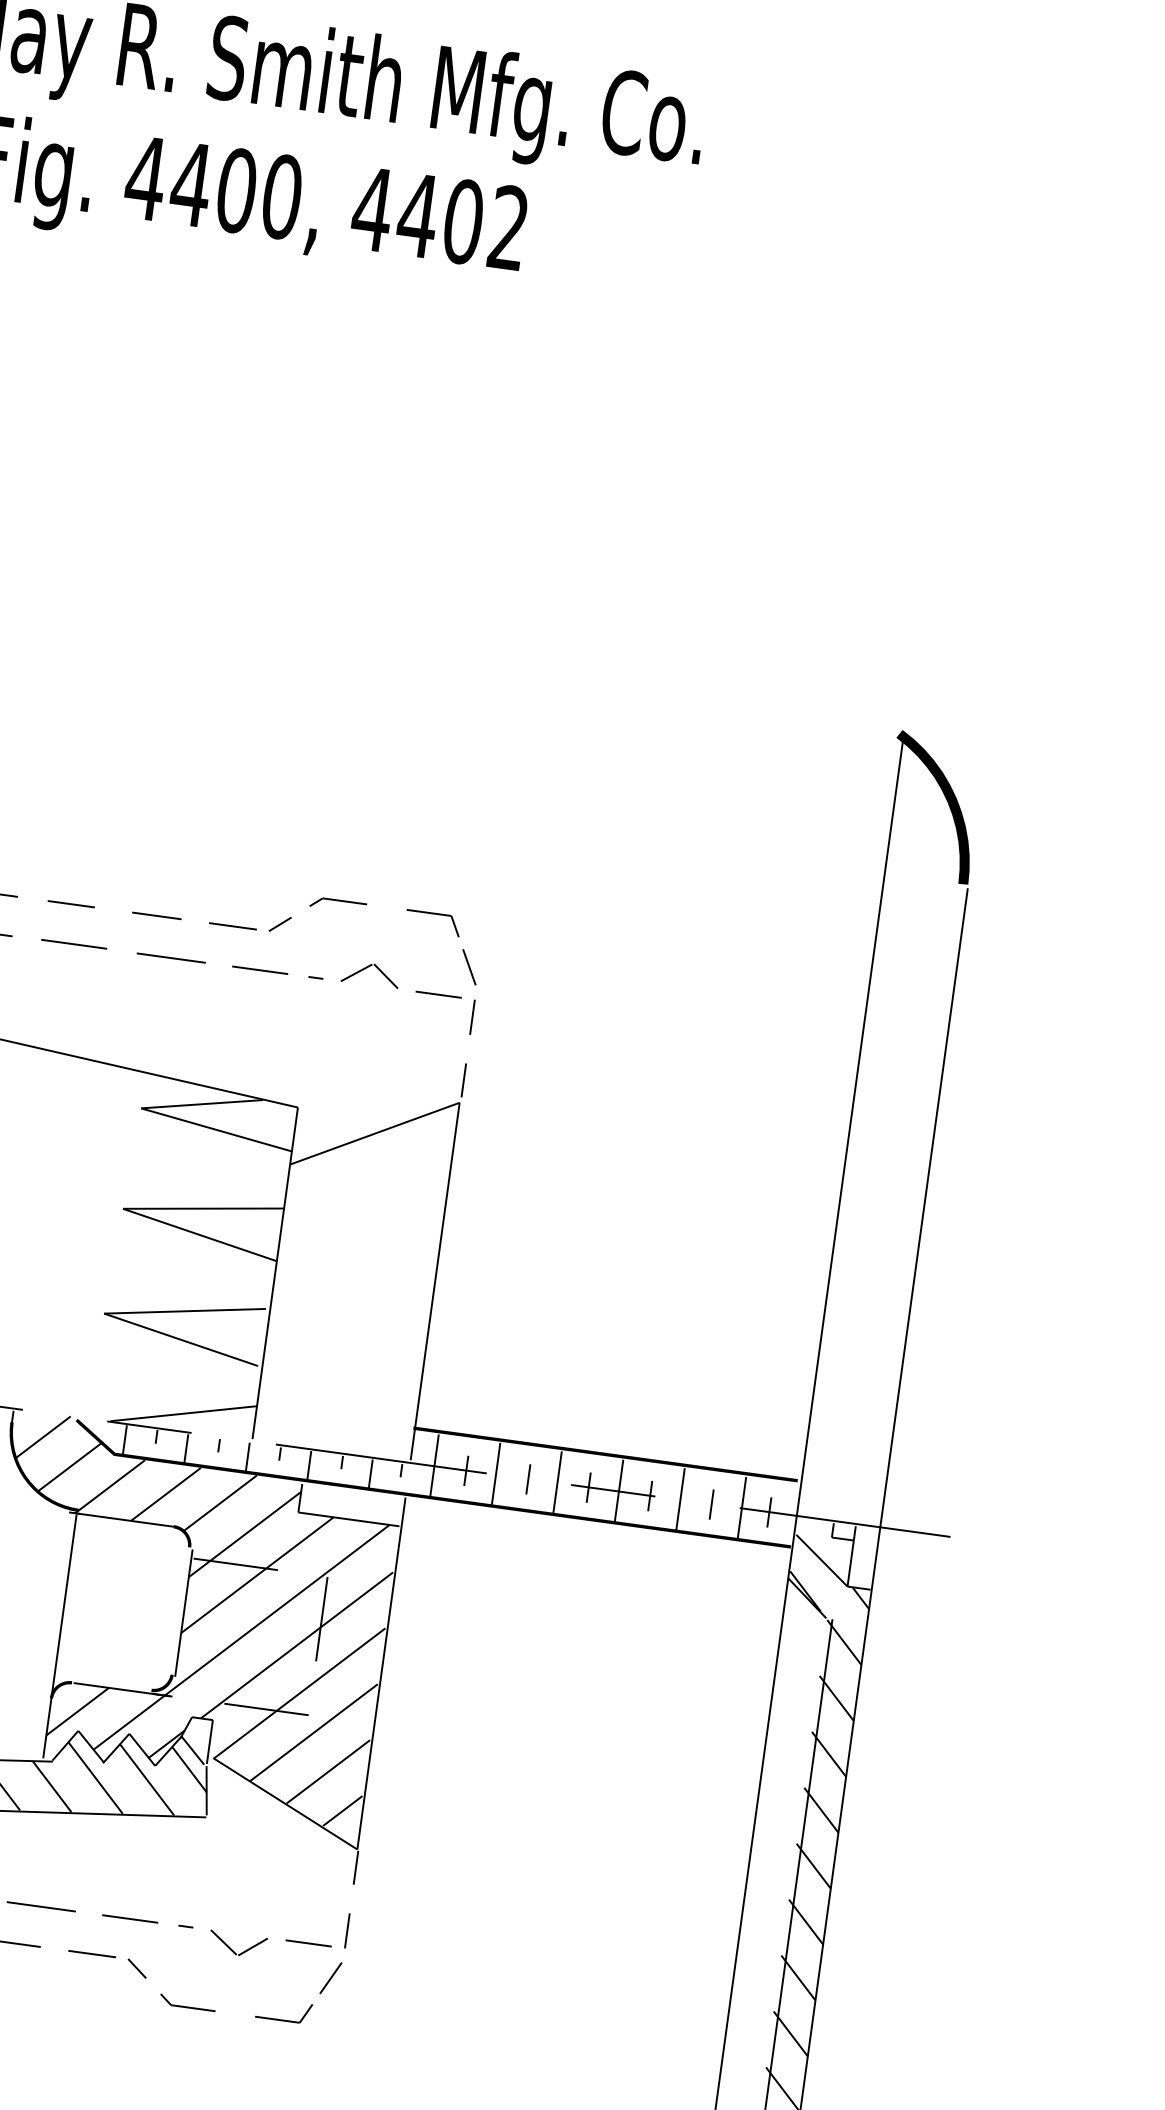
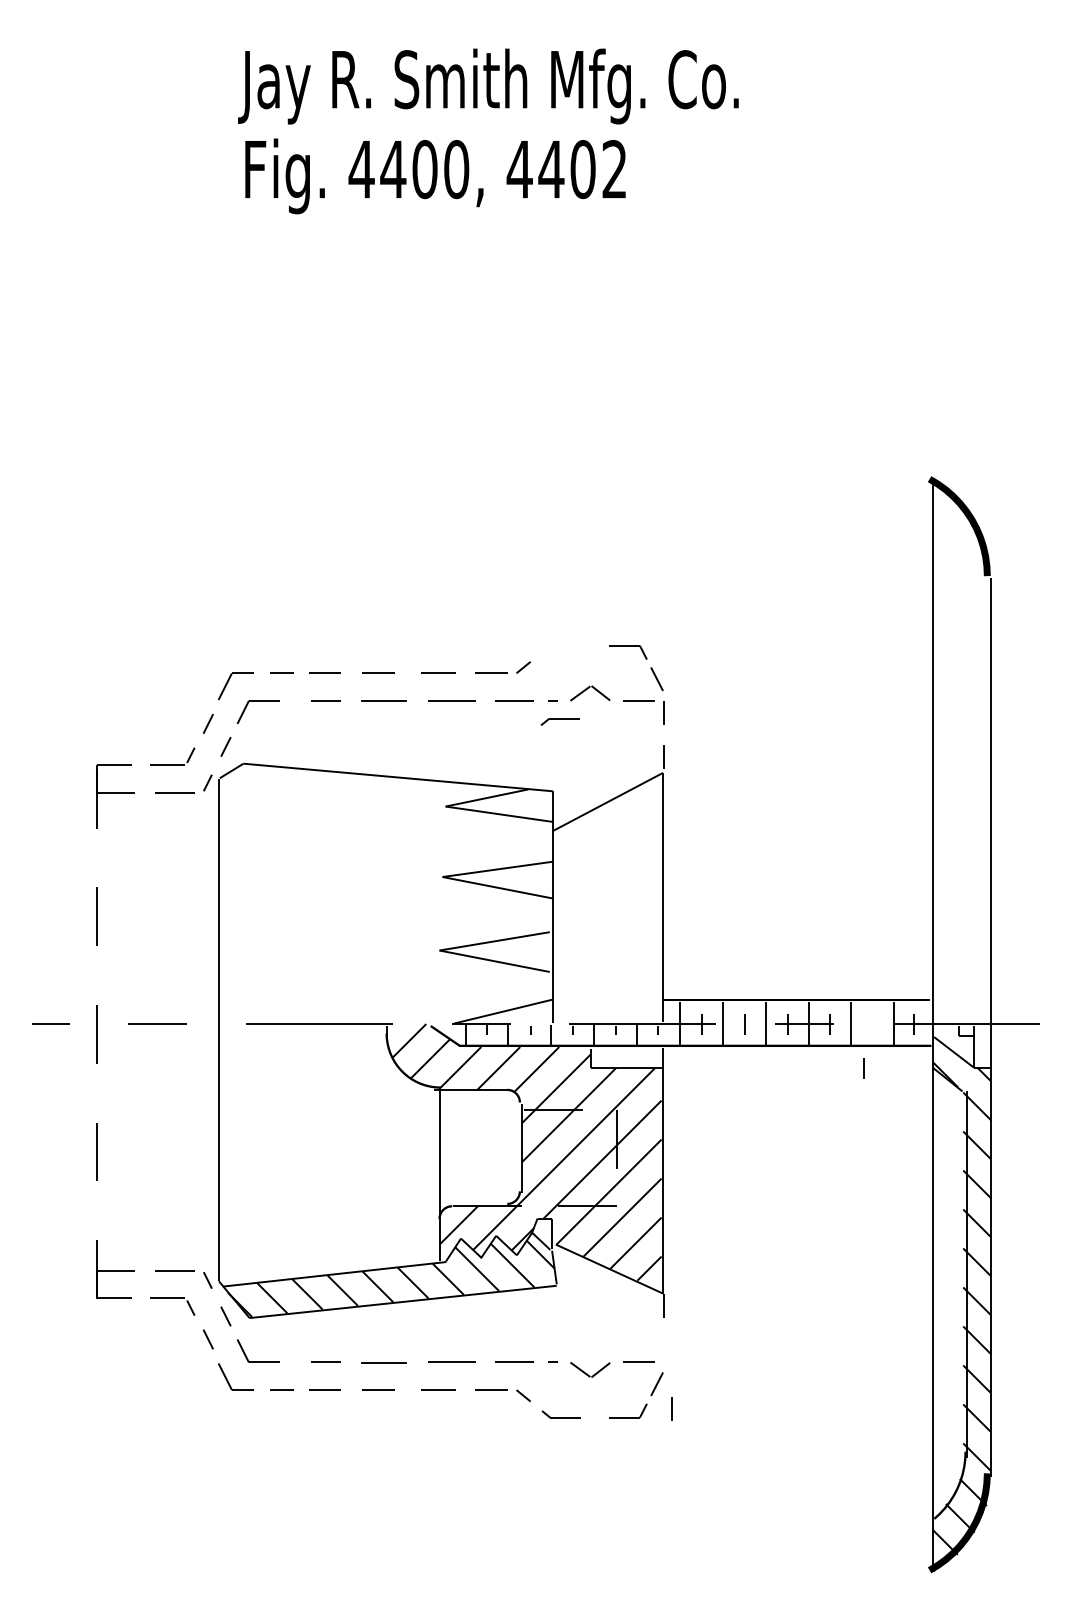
part: (336, 904) -> (559, 721), moved
line: (710, 1504) -> (863, 1068), moved
line: (346, 1929) -> (671, 1408), moved

